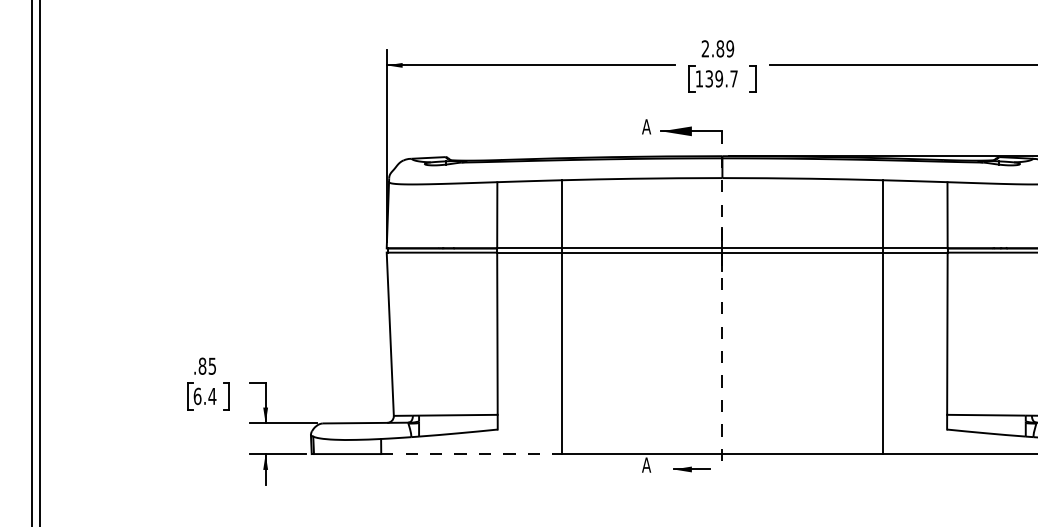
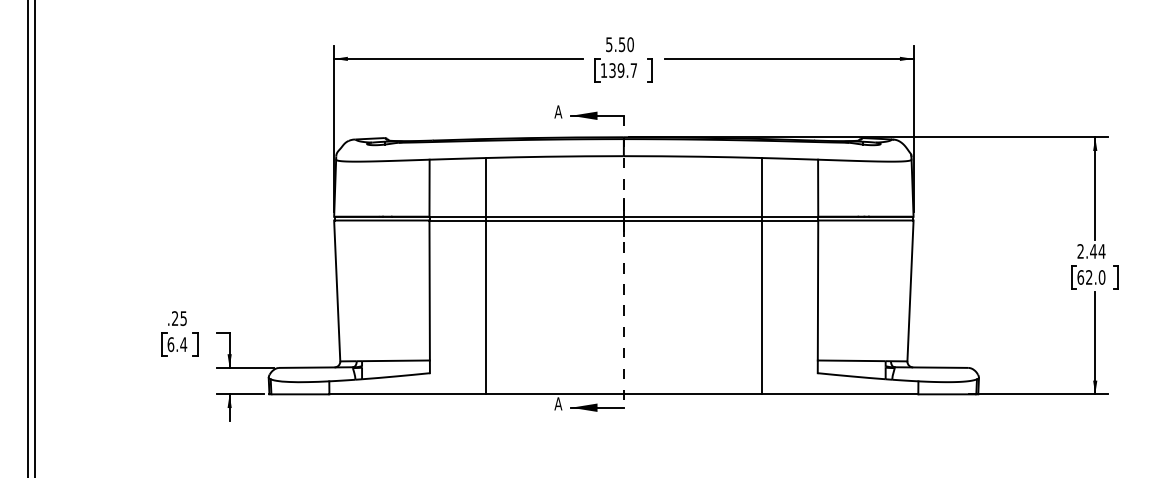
text: (717, 48) -> (619, 44), 2.89 -> 5.50
text: (201, 366) -> (174, 318), .85 -> .25
line: (471, 454) -> (407, 394), dashed -> solid
part: (691, 469) -> (597, 407), size x1.67

